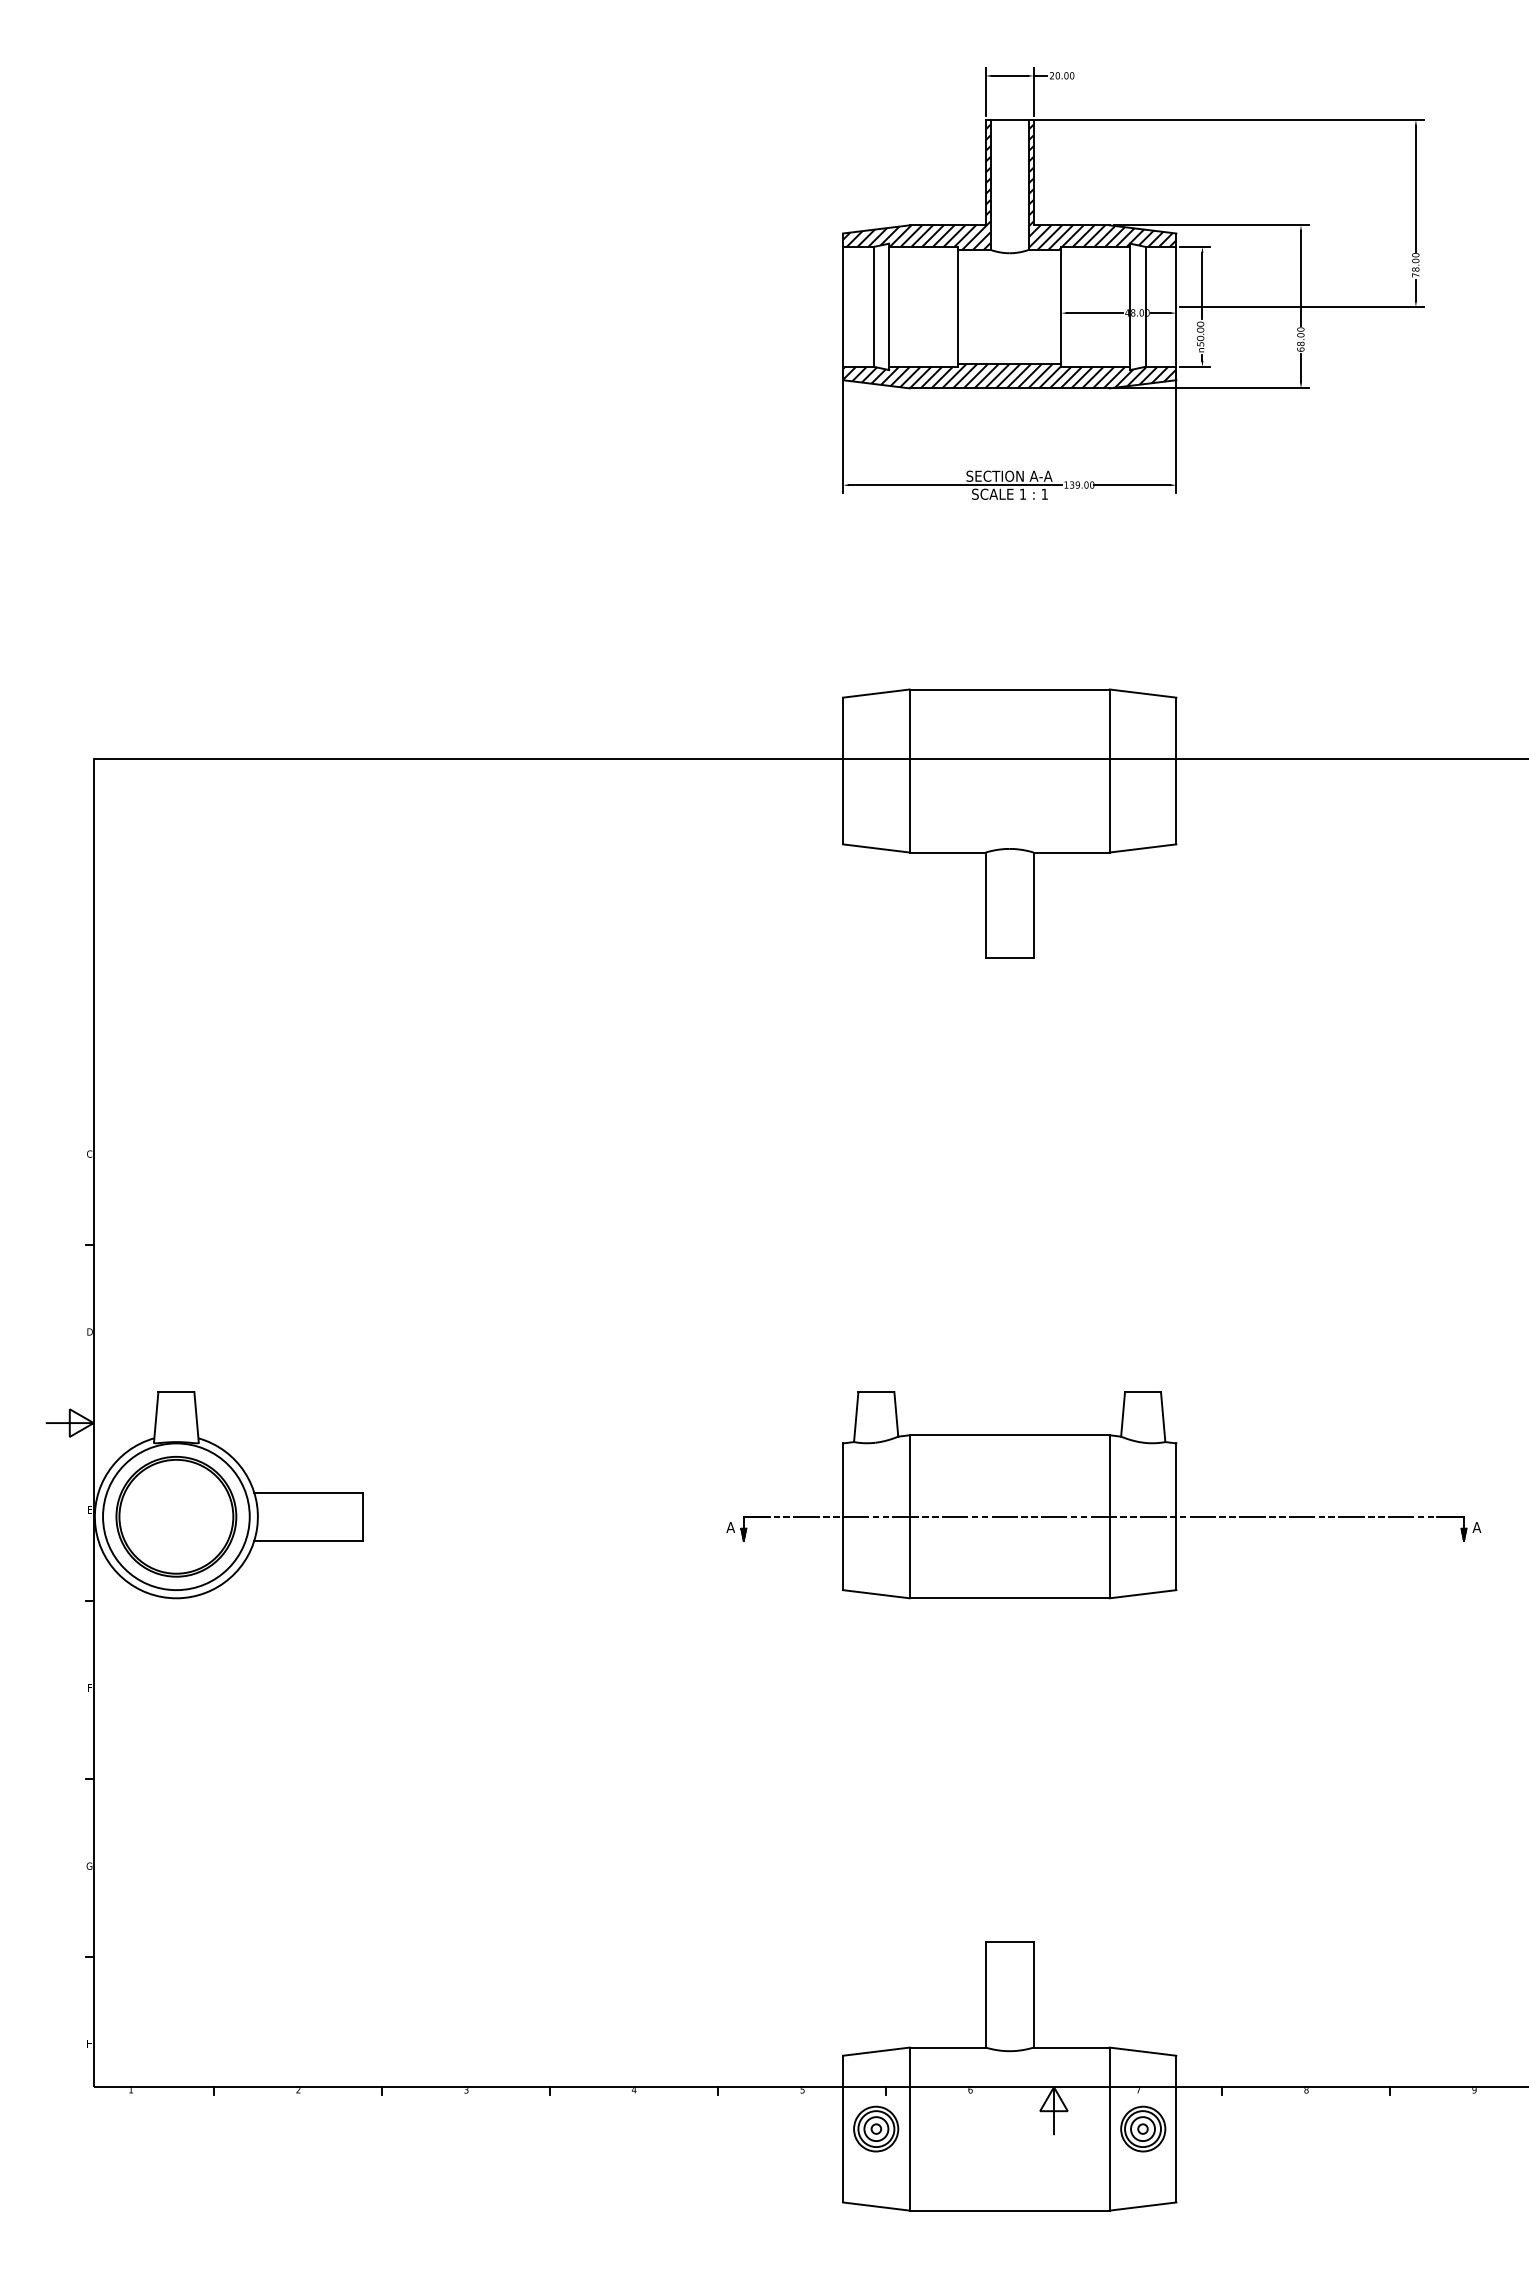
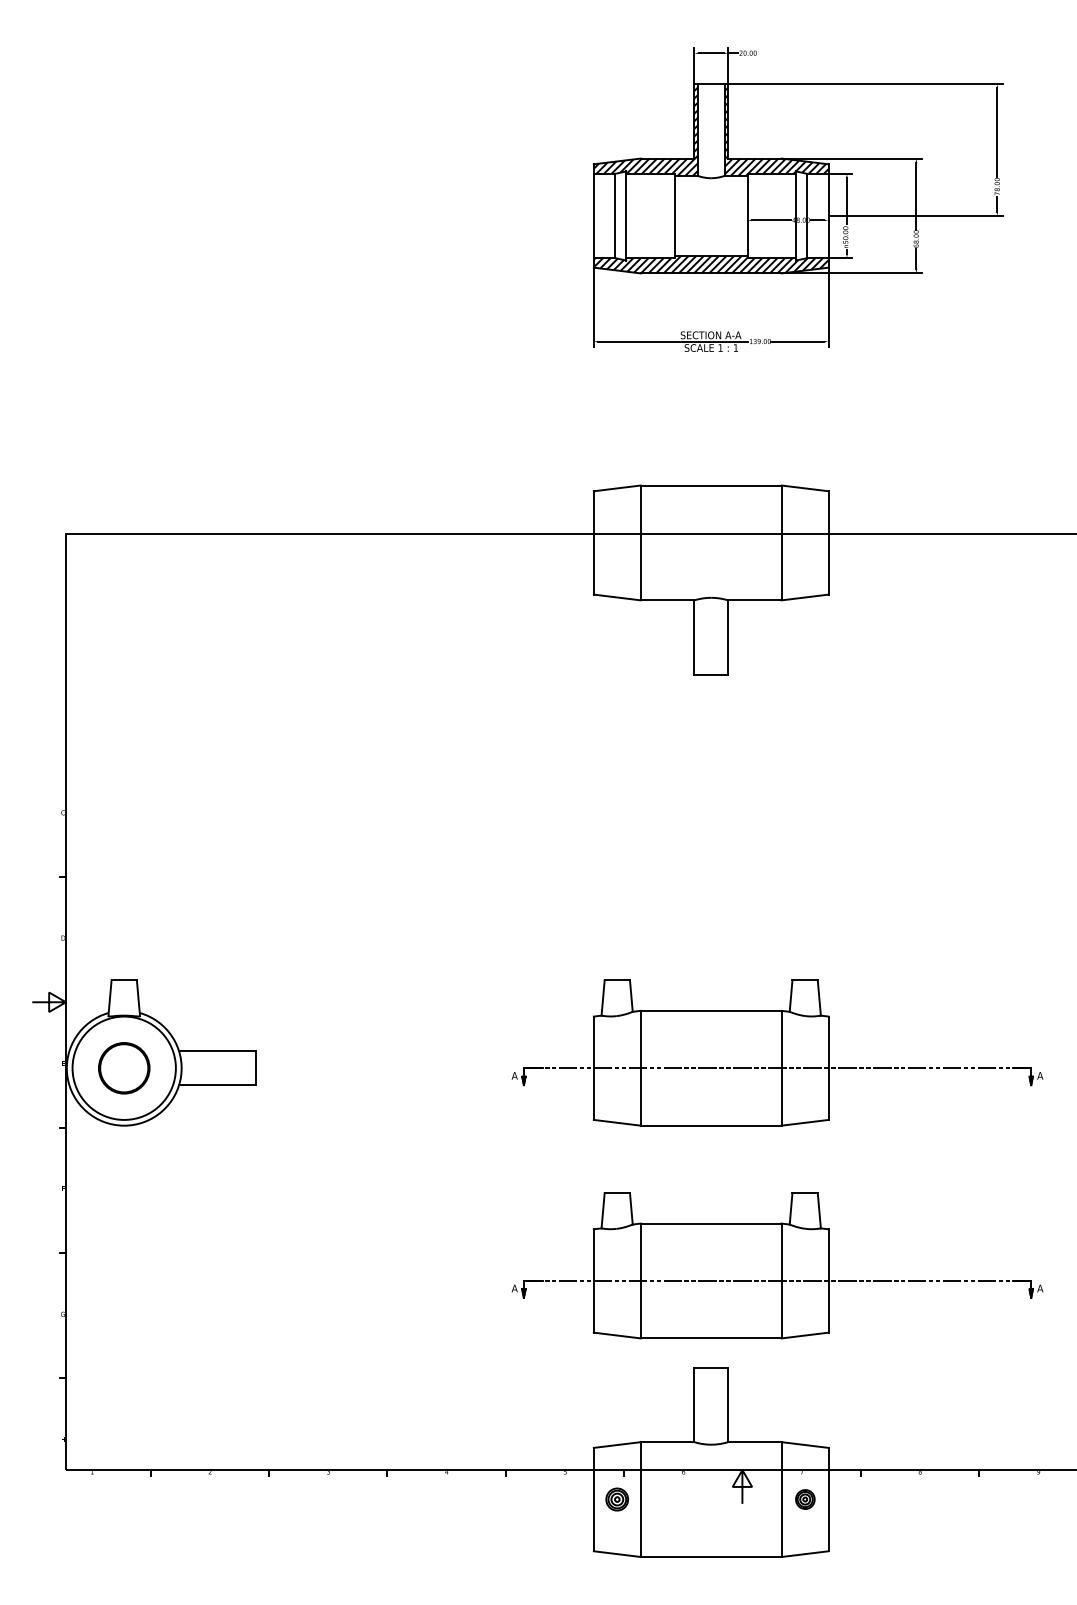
part: (176, 1516) -> (124, 1068), size x0.6
part: (1103, 1797) -> (777, 1265), added
part: (876, 2128) -> (617, 1499), size x0.7
part: (1143, 2128) -> (805, 1499), size x0.6

